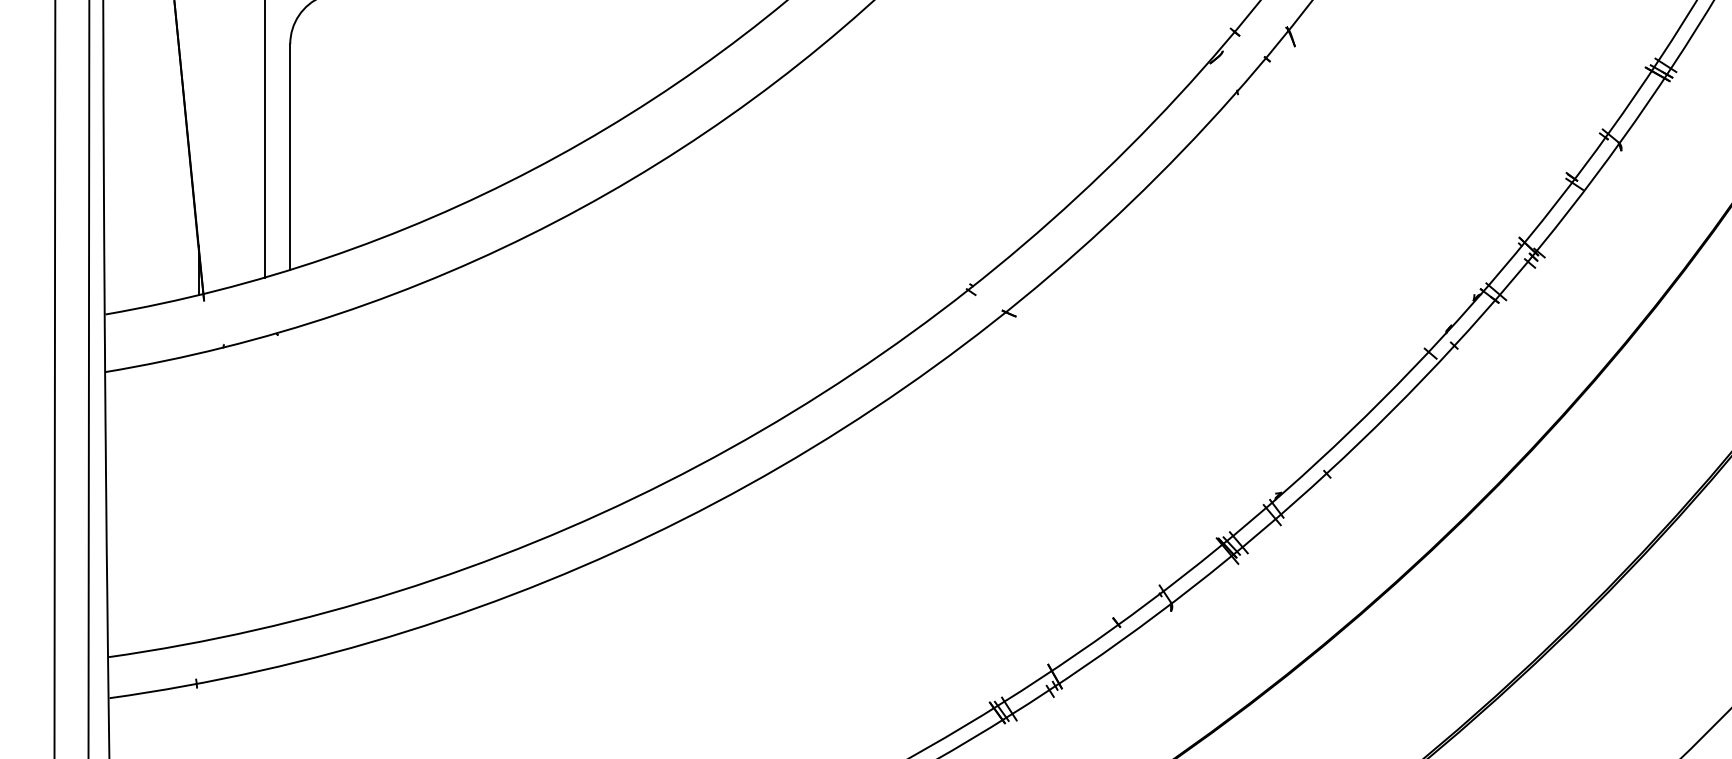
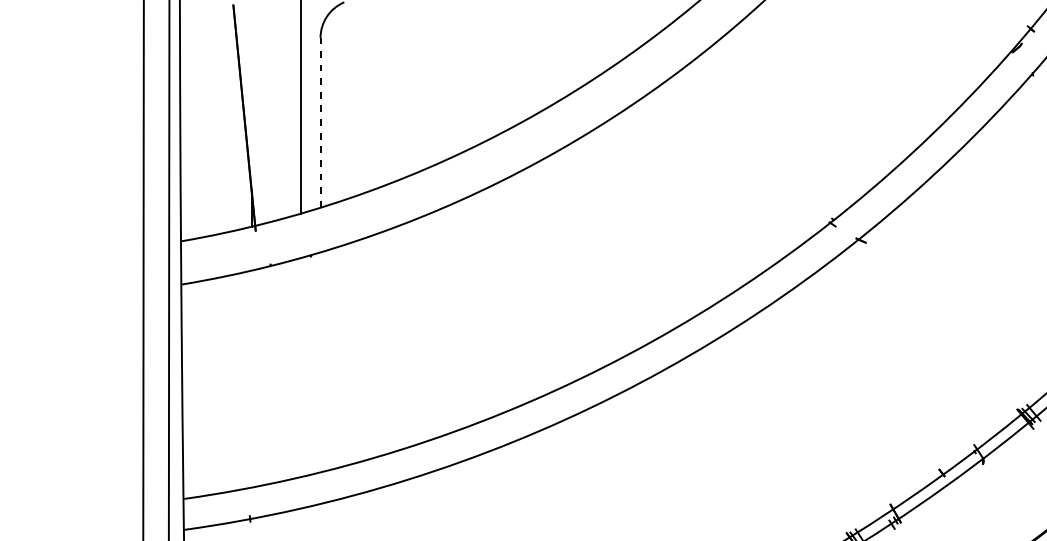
line: (290, 156) -> (320, 122), solid -> dashed

